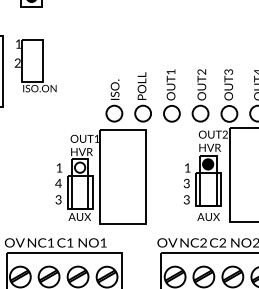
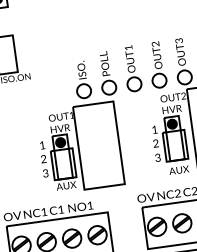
fill: (79, 167) -> (60, 142), added
text: (58, 183) -> (43, 159), 4 -> 2
text: (186, 185) -> (155, 145), 3 -> 2

